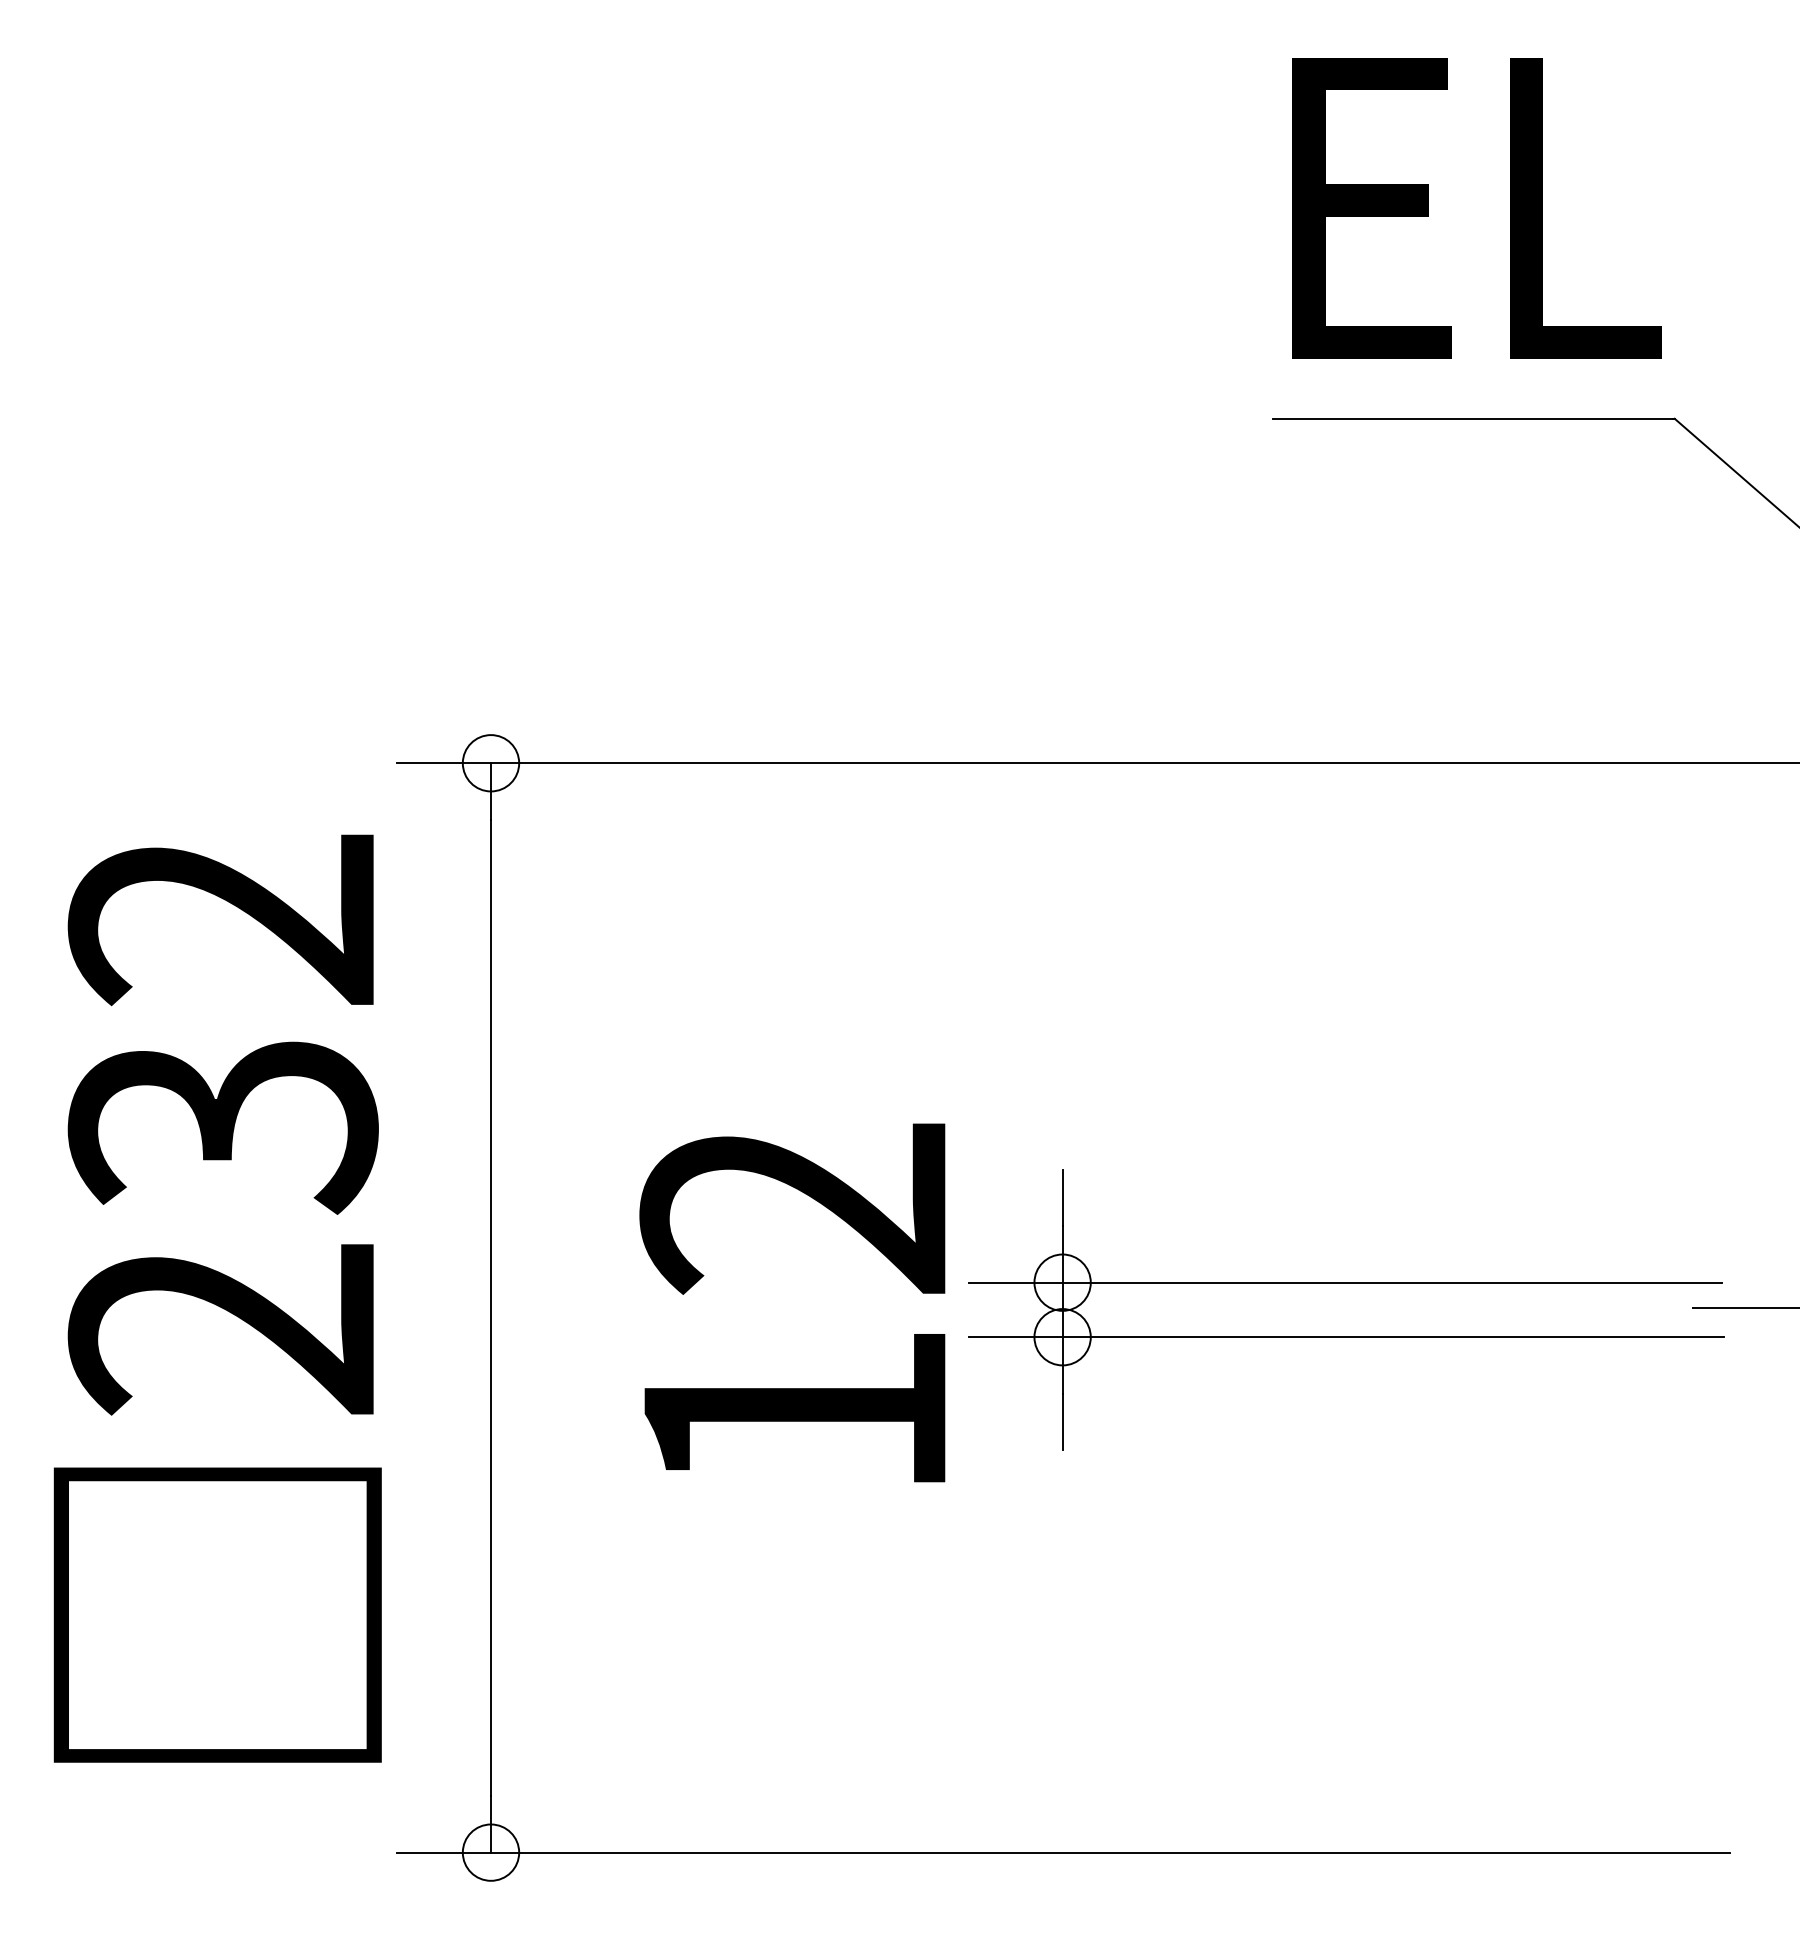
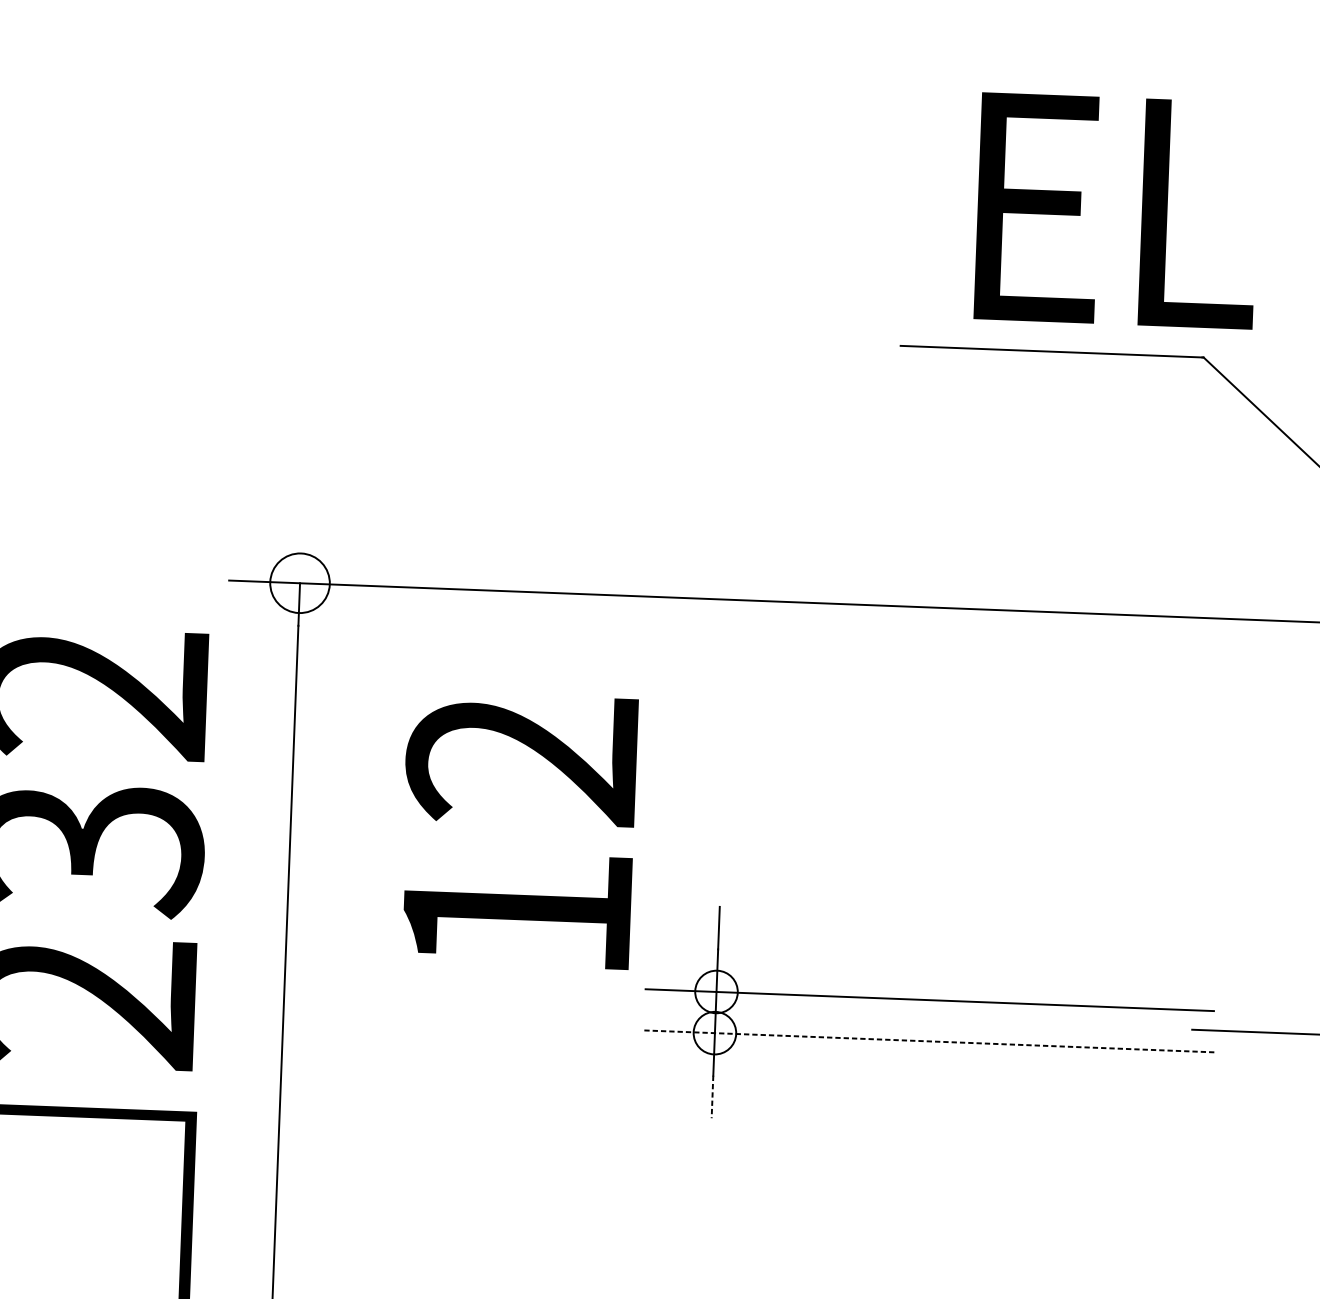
text: (1476, 208) -> (1116, 211), moved
circle: (490, 763) -> (299, 583), size x1.4
text: (792, 1302) -> (518, 829), moved
line: (1346, 1337) -> (929, 1041), solid -> dashed
line: (1062, 1422) -> (712, 1097), solid -> dashed

